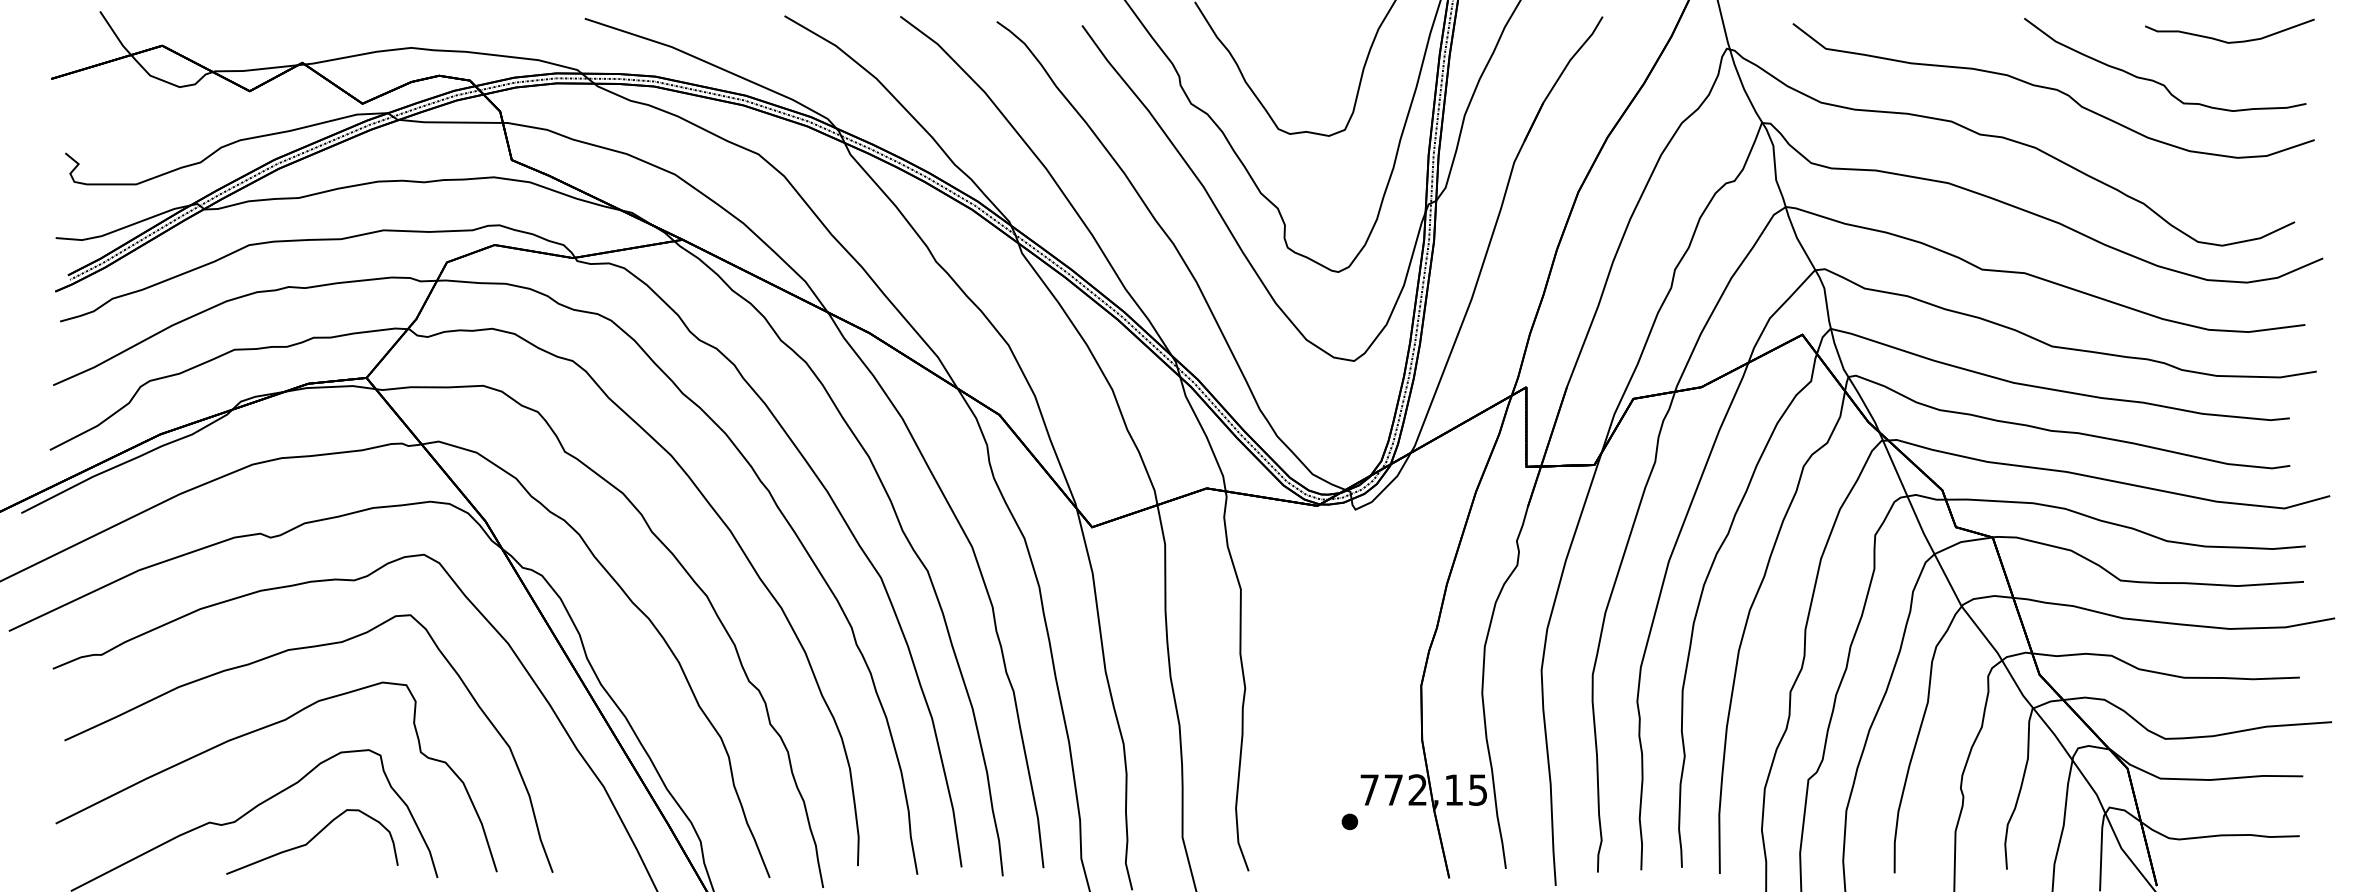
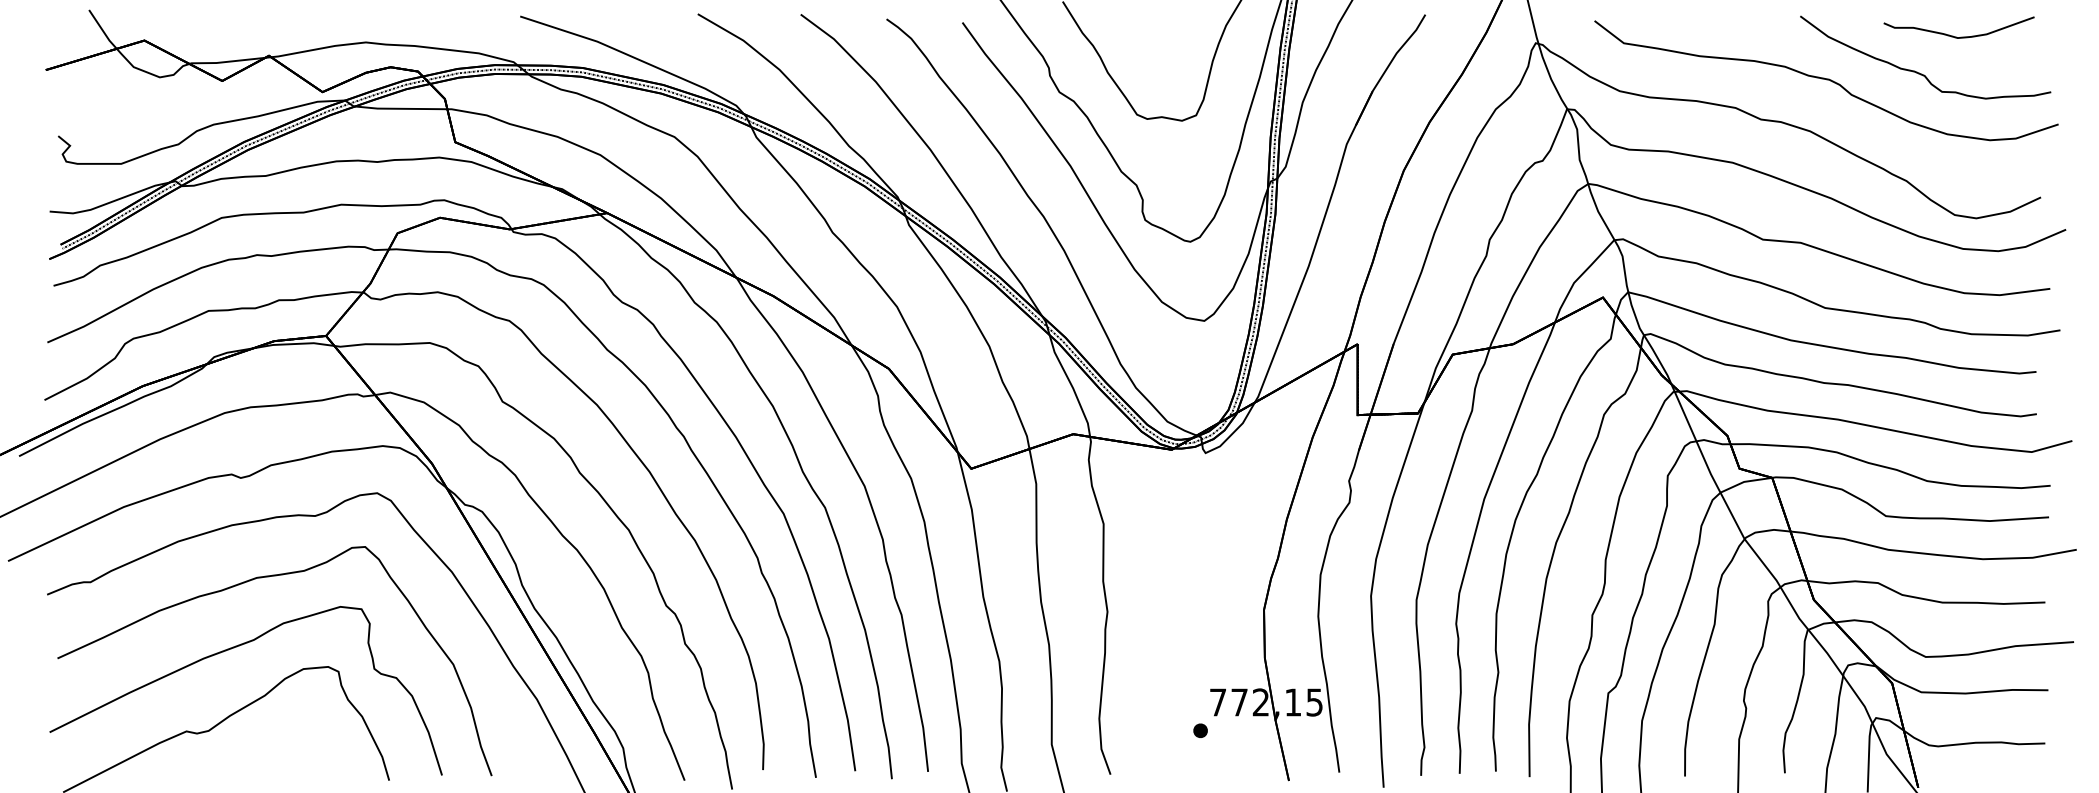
part: (2230, 41) -> (1959, 36), moved
part: (312, 841) -> (278, 748), removed

